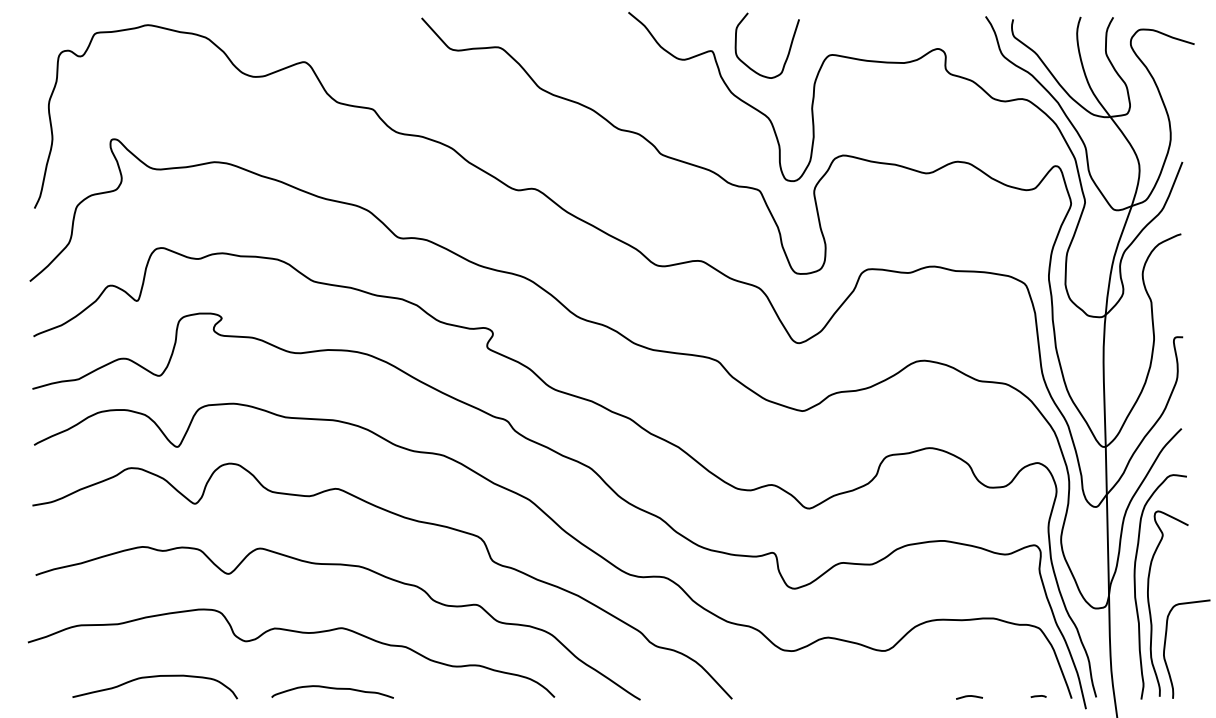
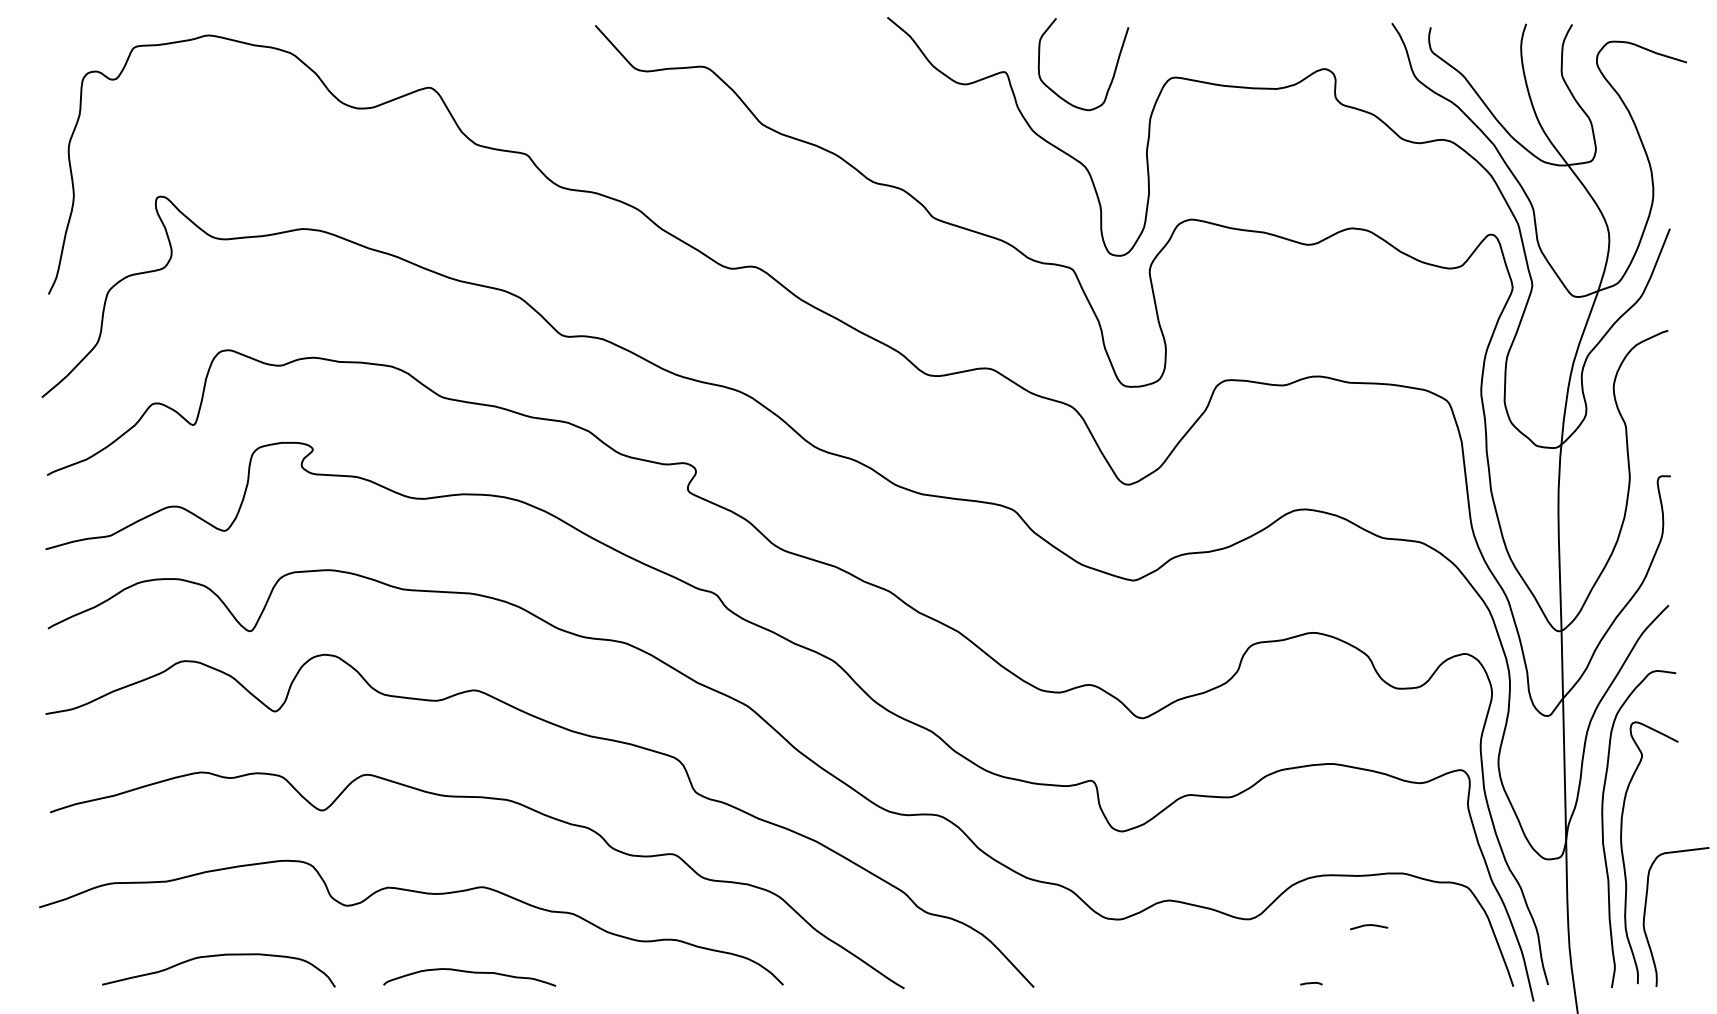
curve: (969, 696) -> (1369, 925), moved
line: (1038, 696) -> (1311, 983), moved

